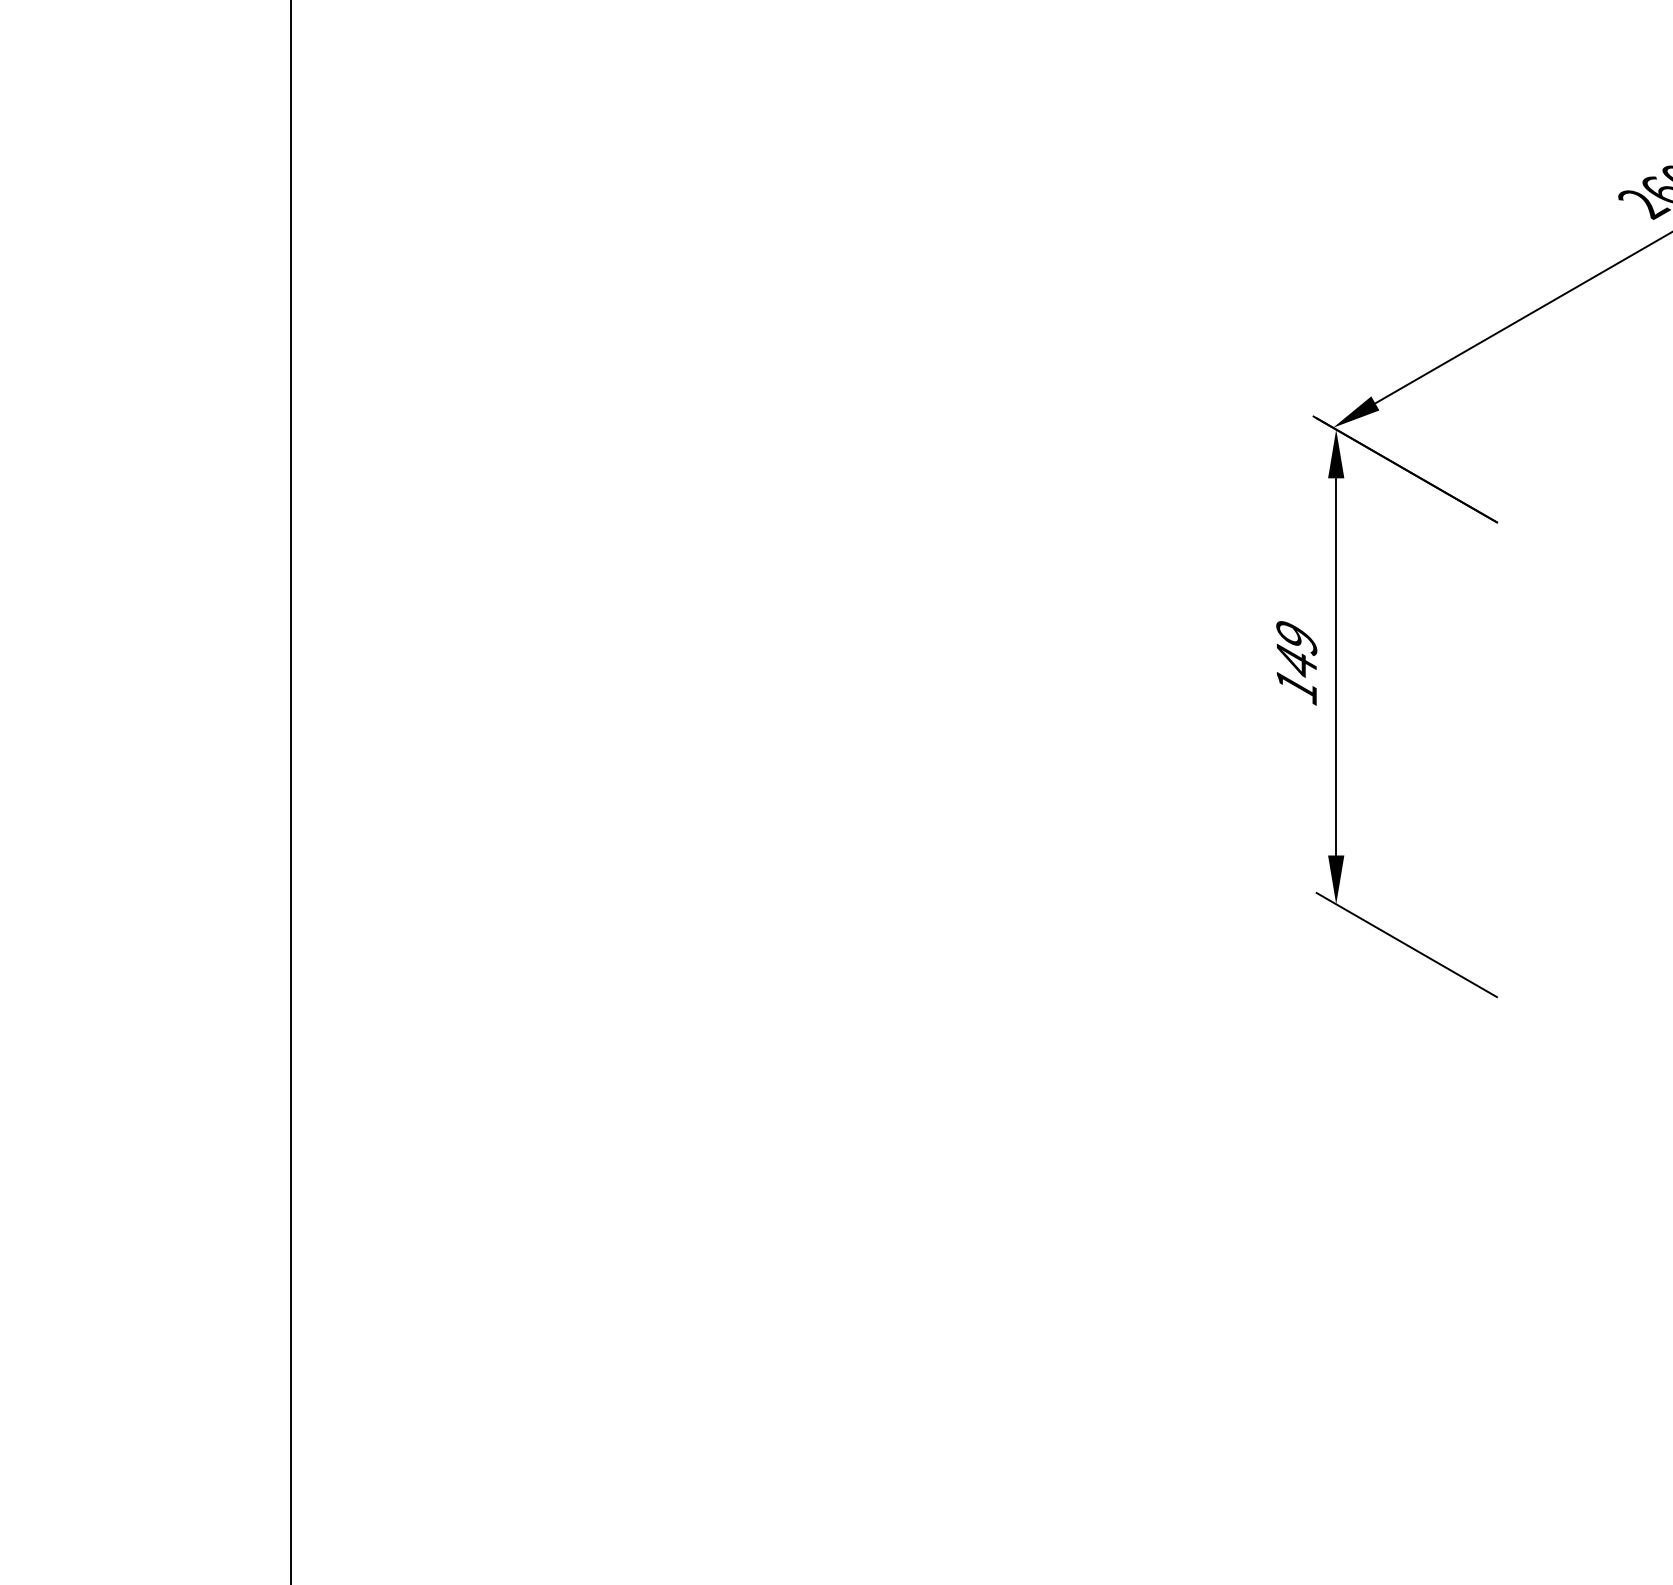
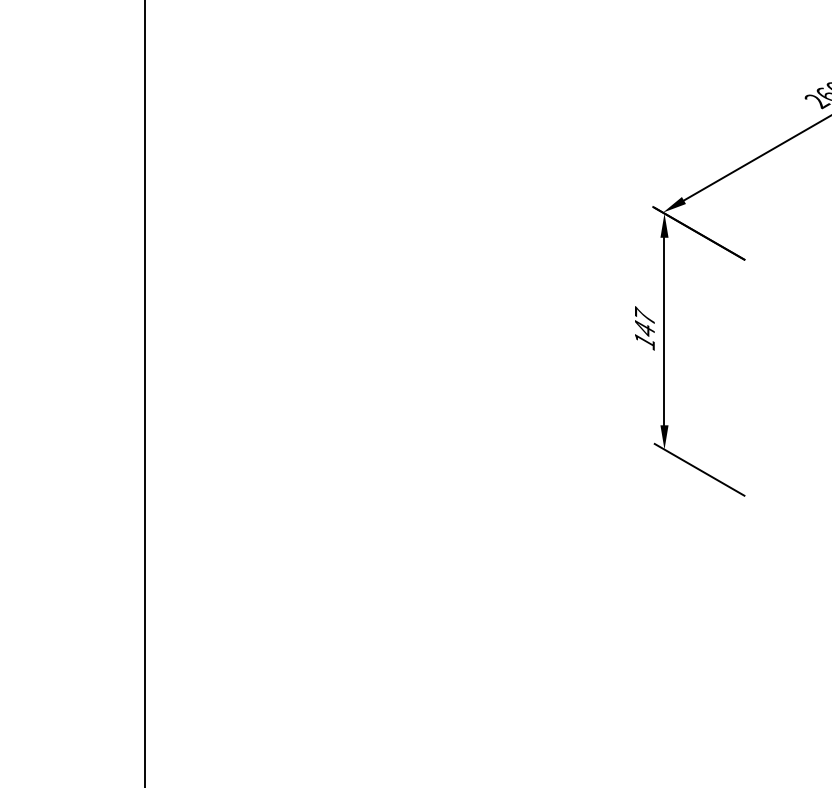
text: (1296, 636) -> (644, 316), 149 -> 147

